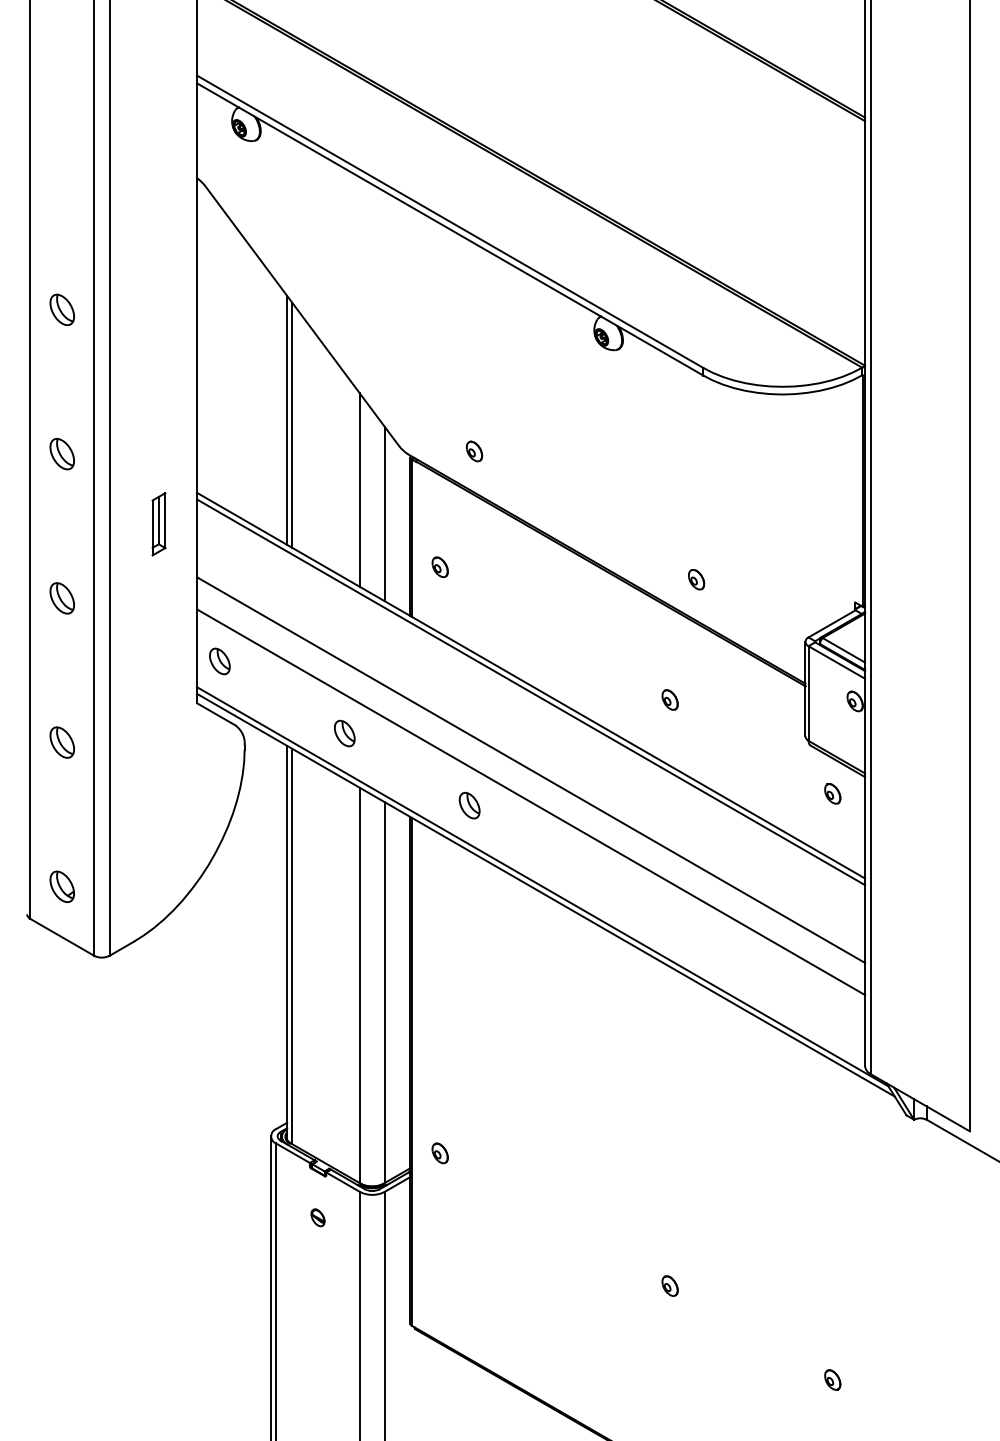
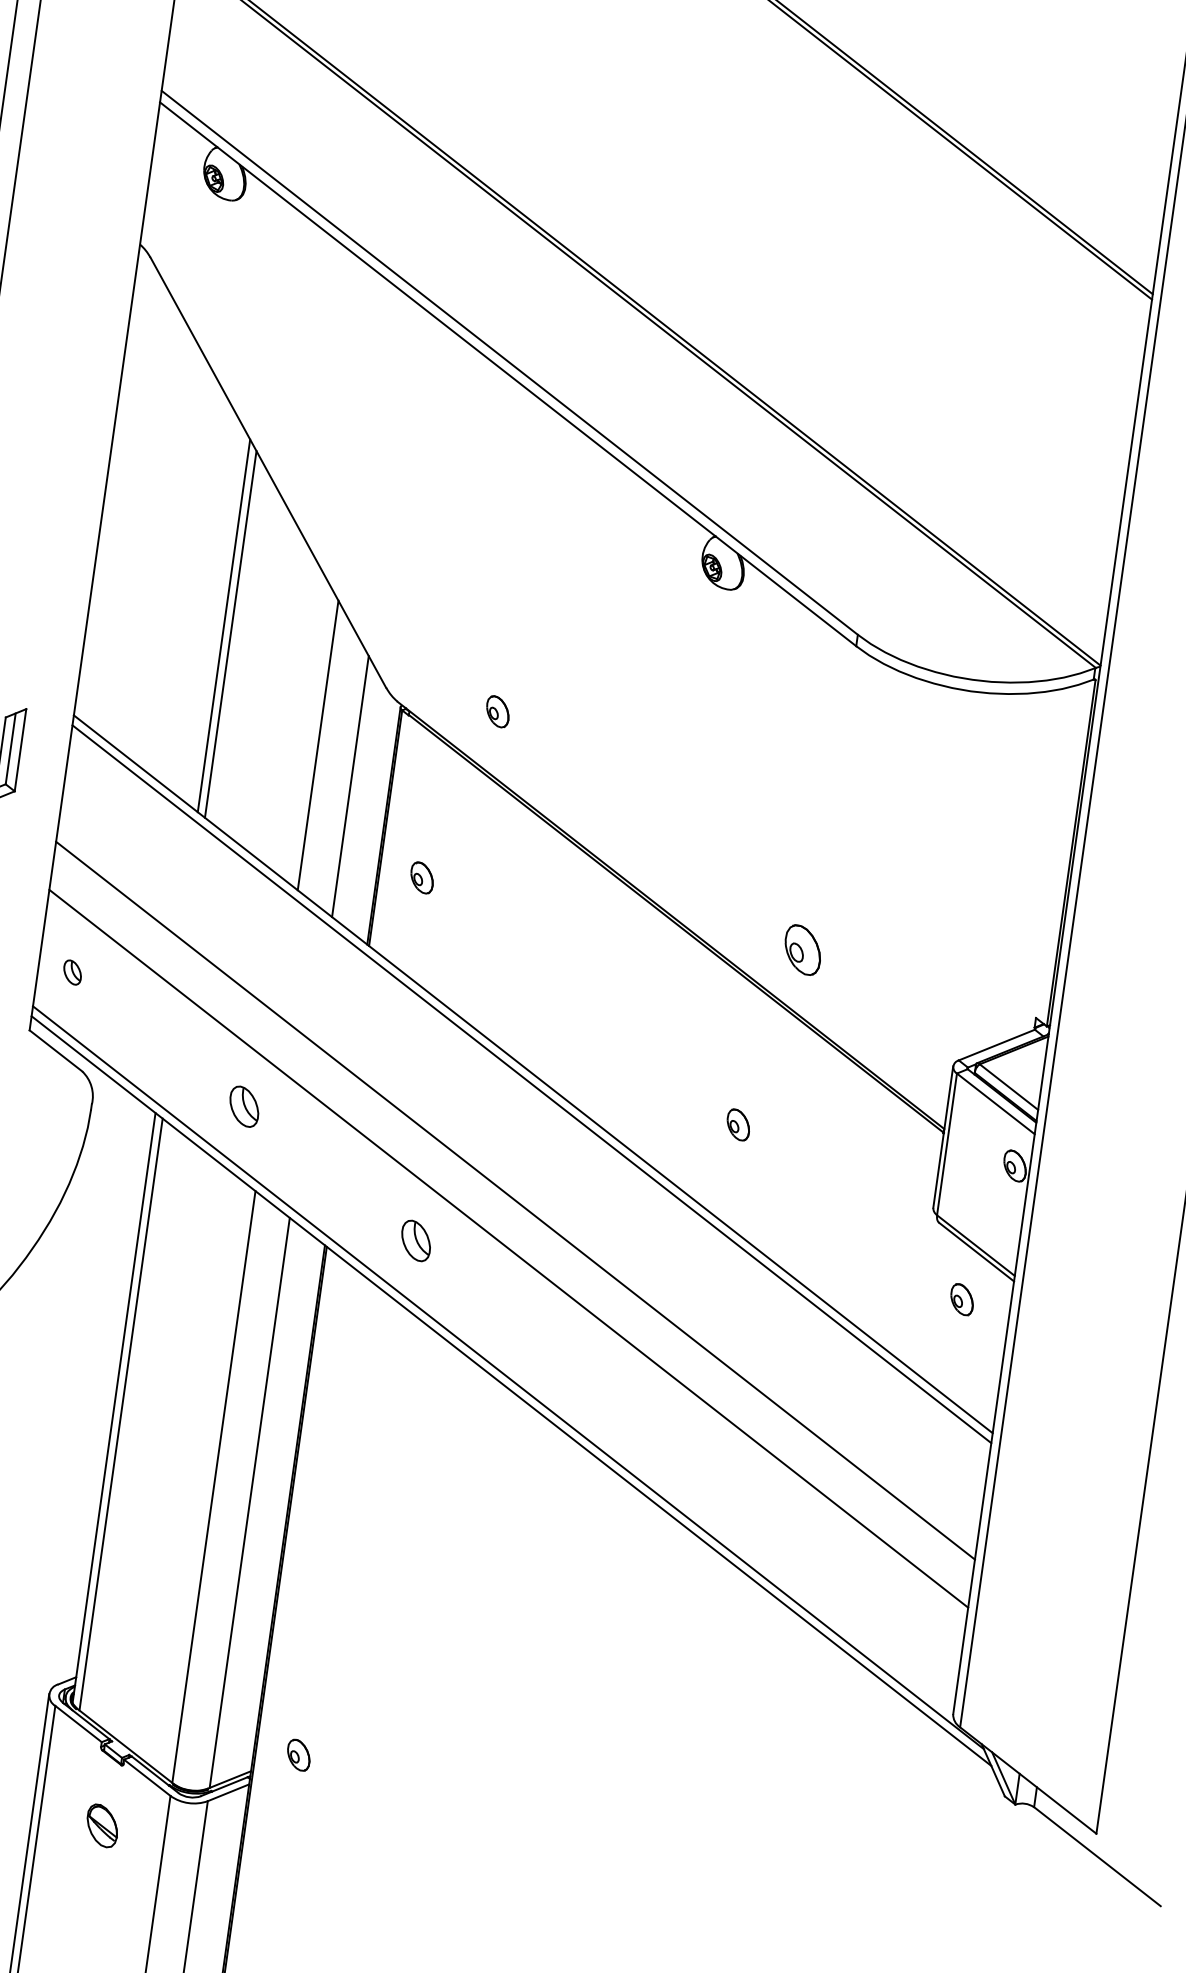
part: (696, 579) -> (803, 950), size x1.6
part: (219, 661) -> (71, 972), size x0.6
part: (317, 1217) -> (101, 1825), size x1.6

